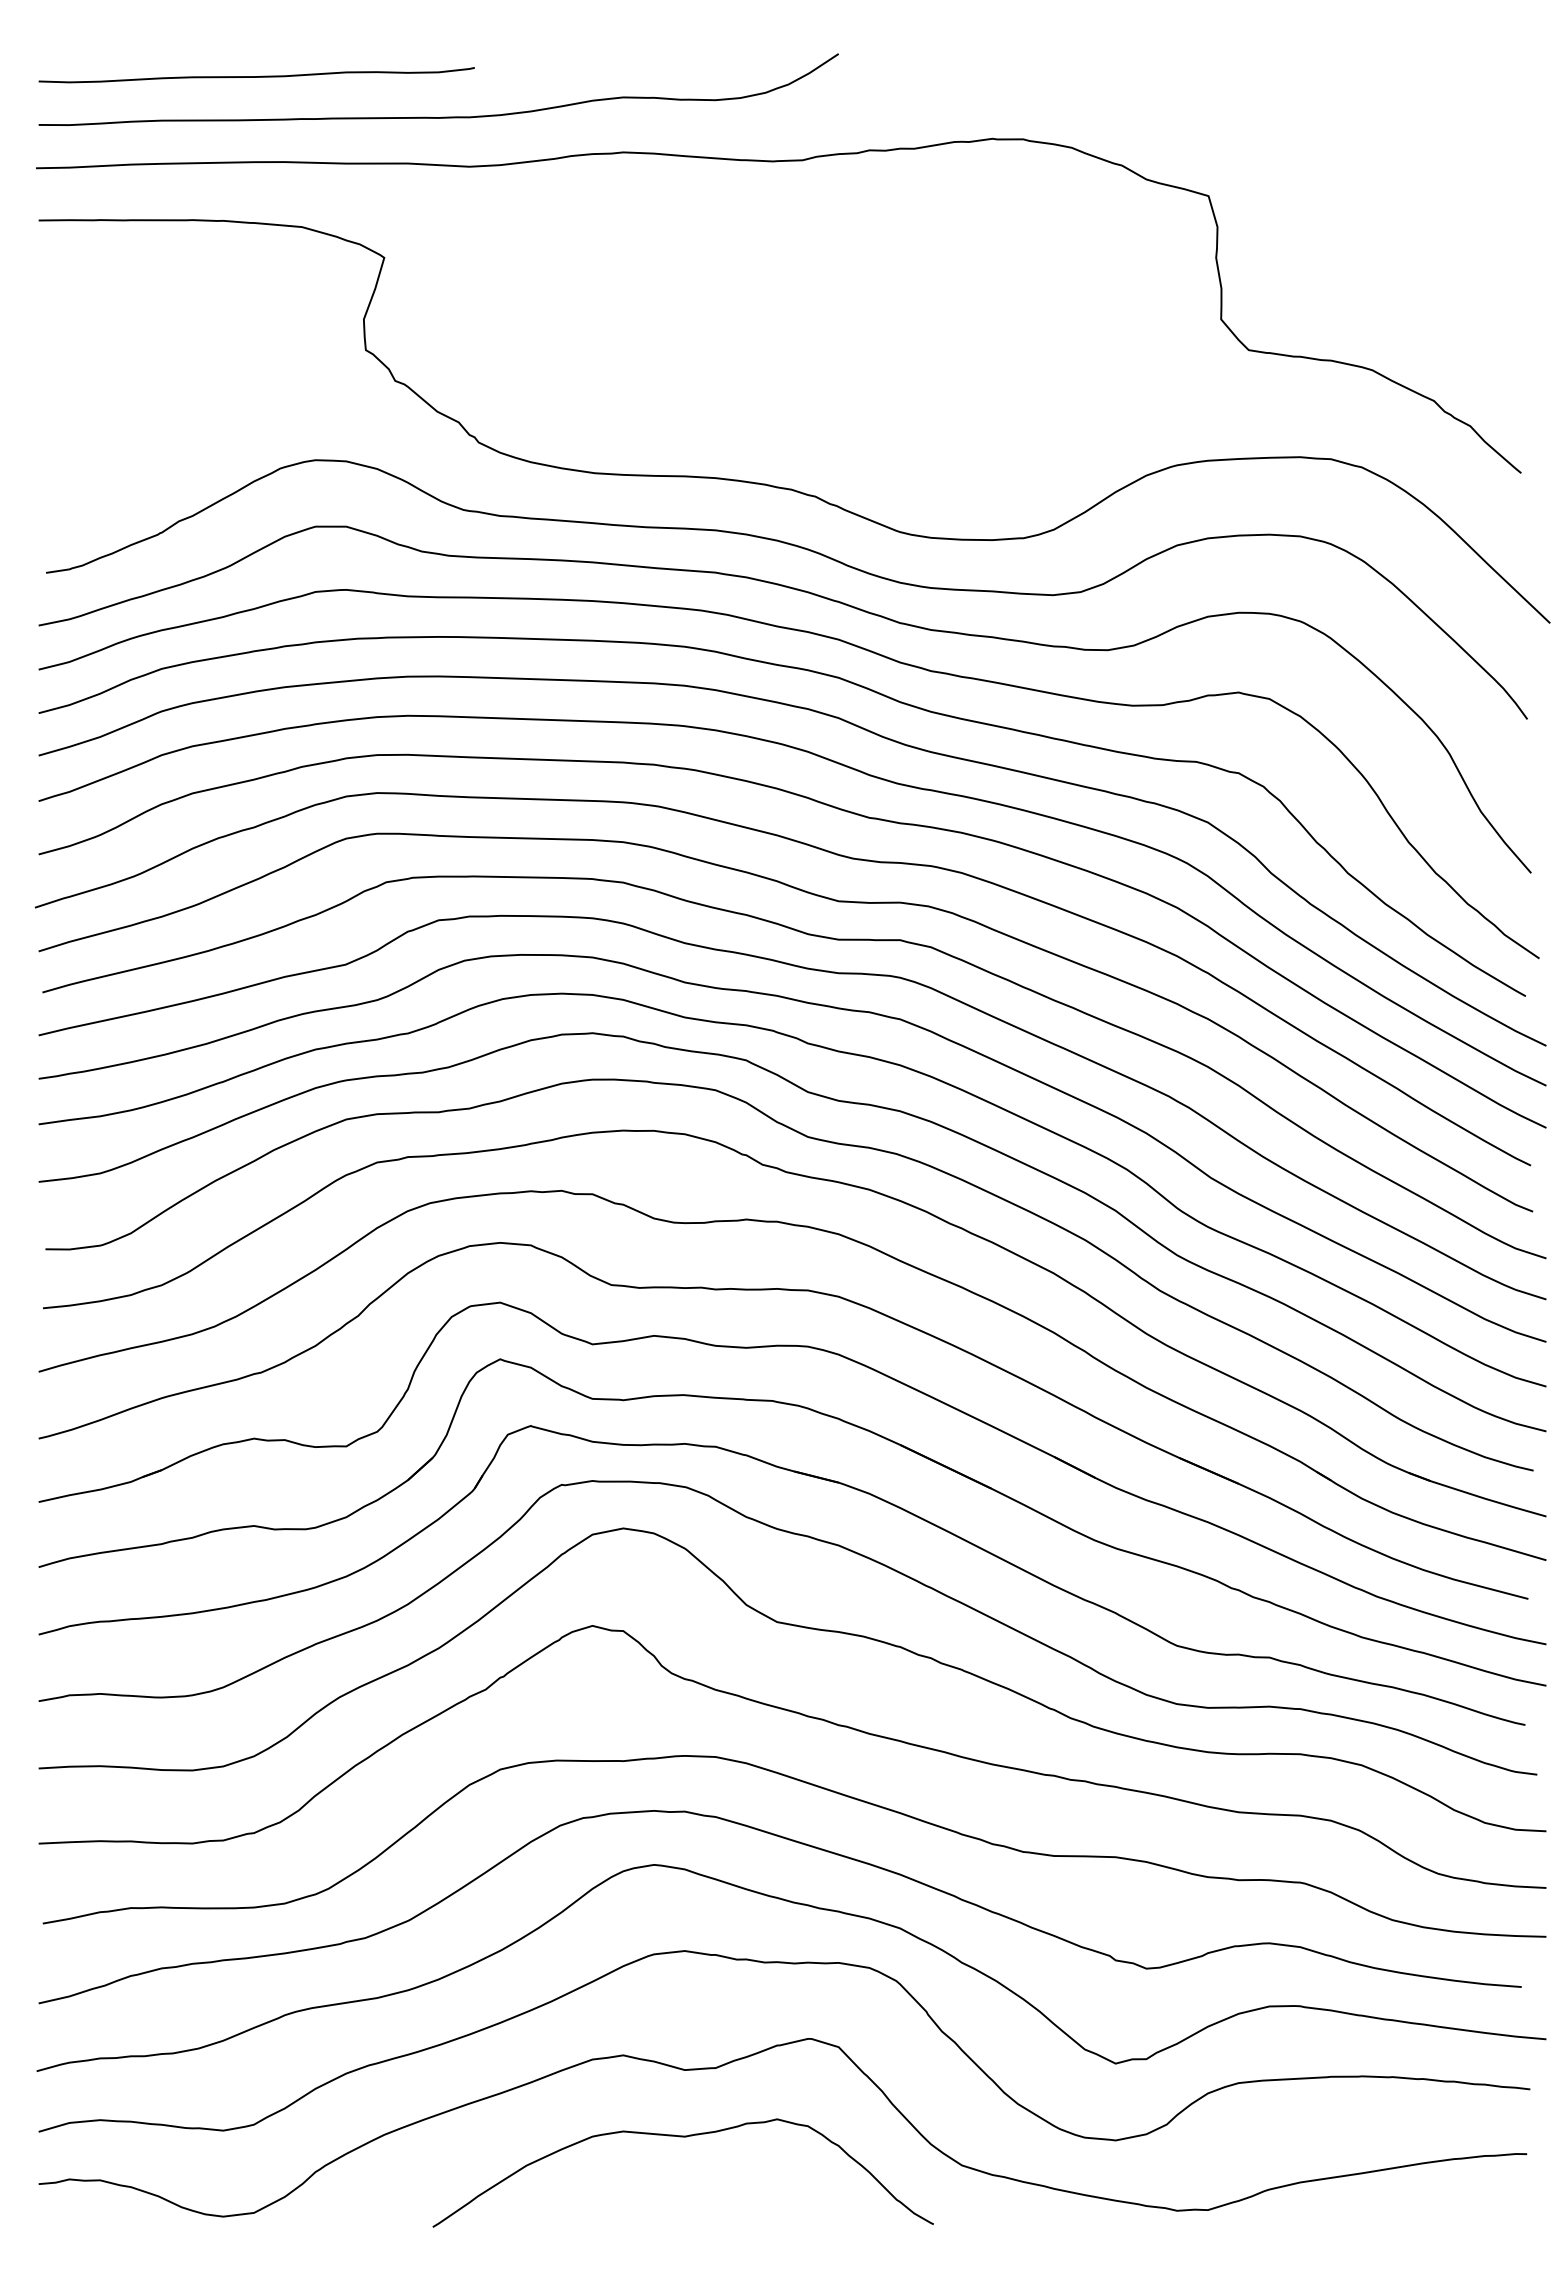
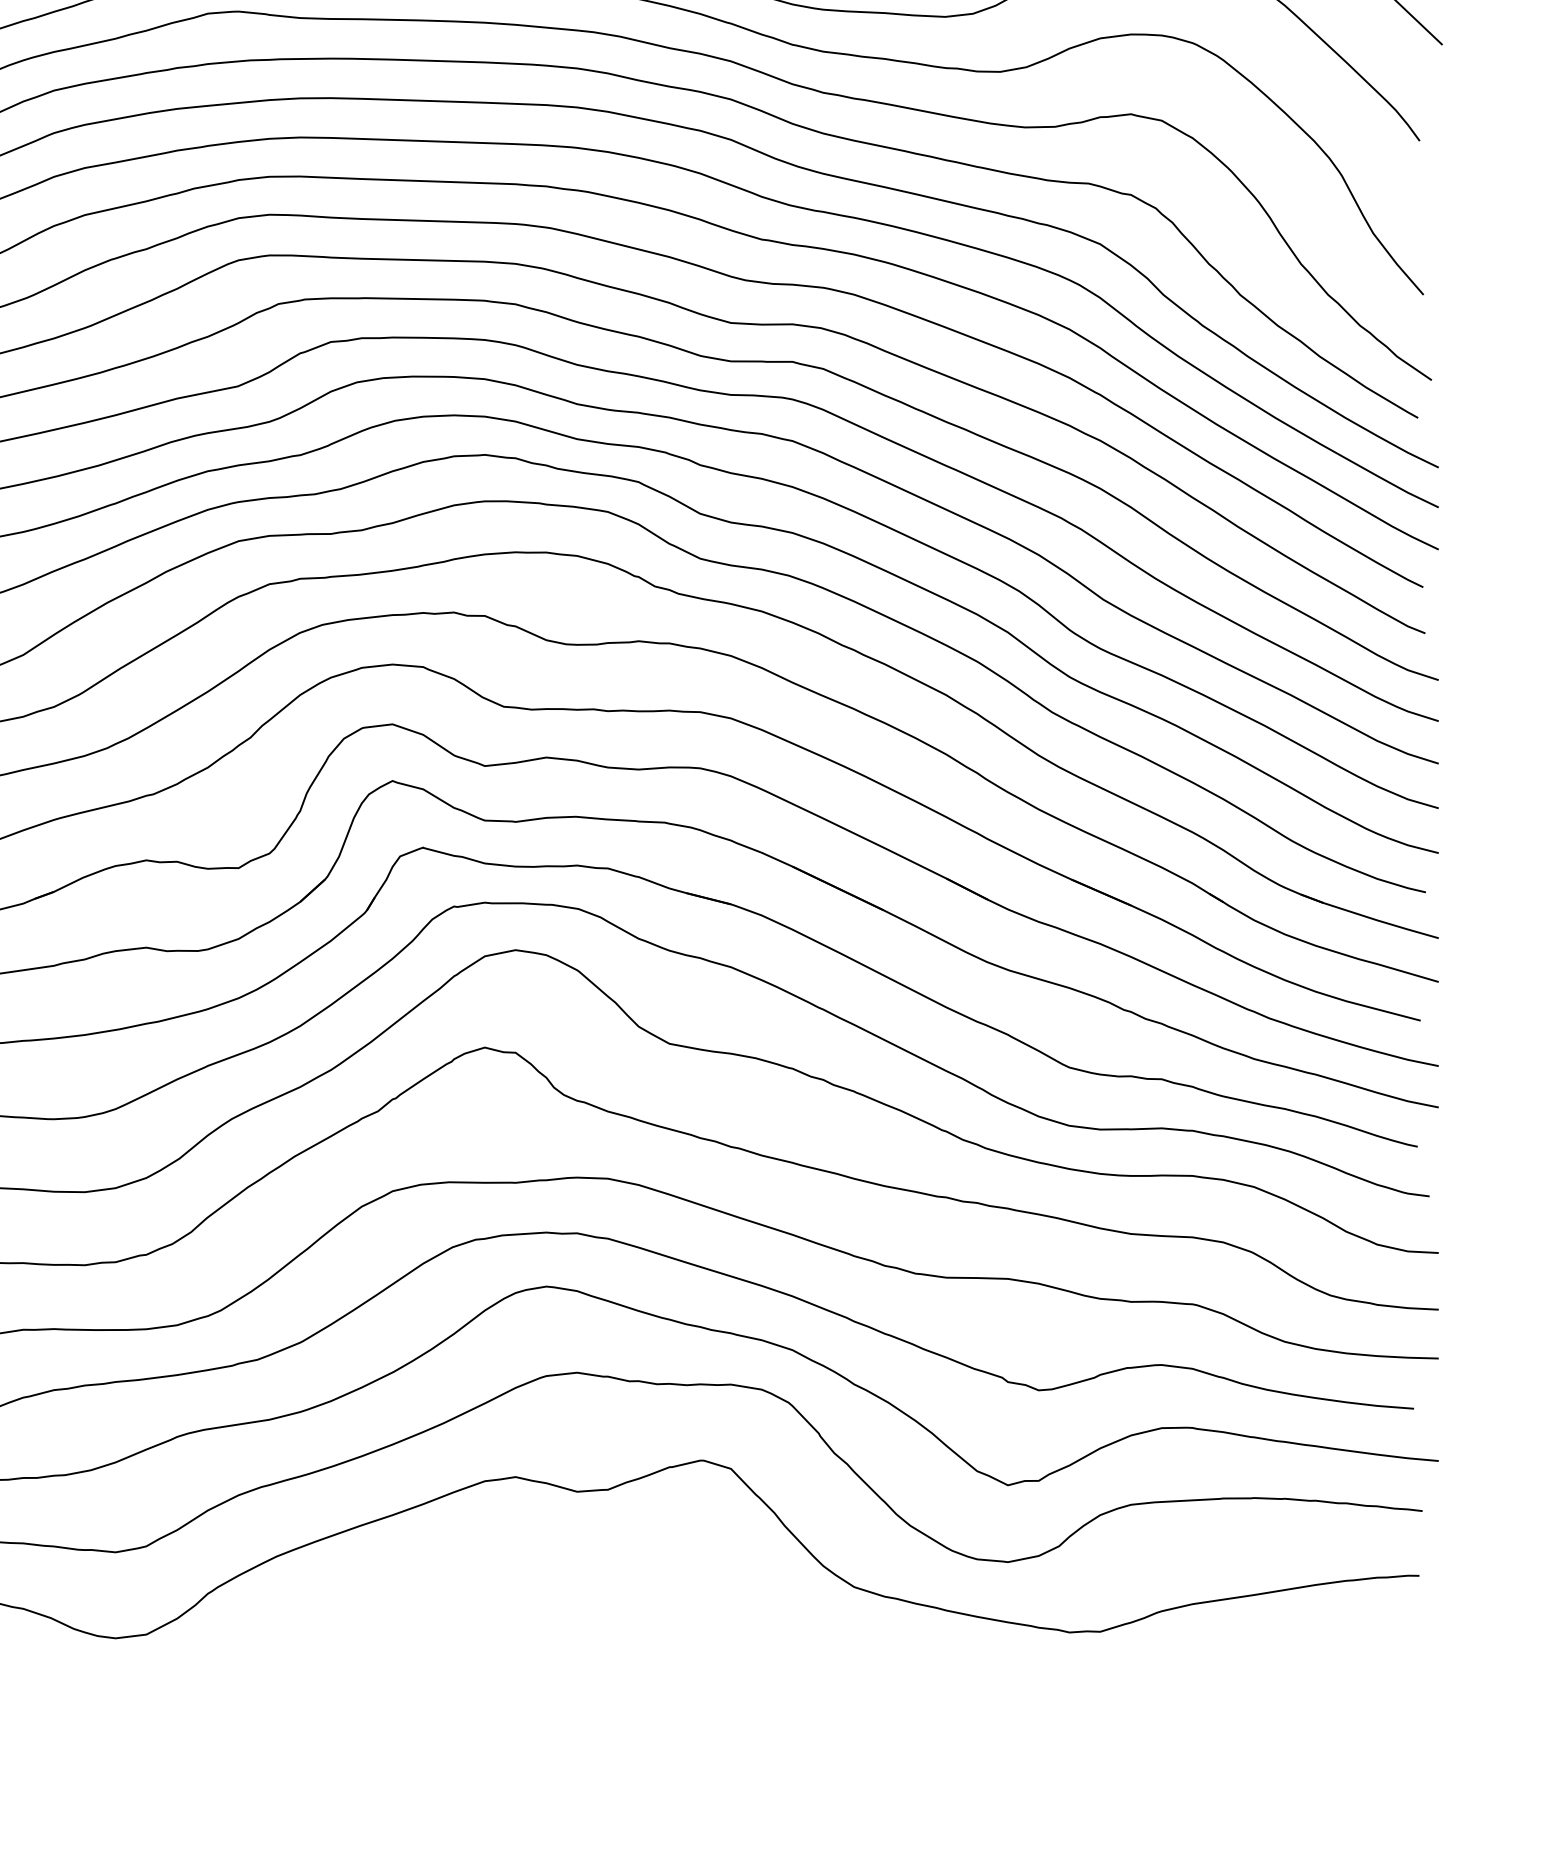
curve: (682, 2137) -> (574, 1559), removed

